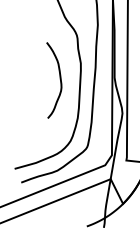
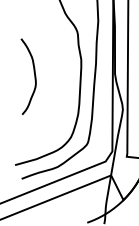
curve: (59, 79) -> (33, 75), moved

